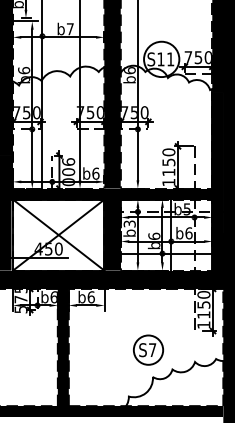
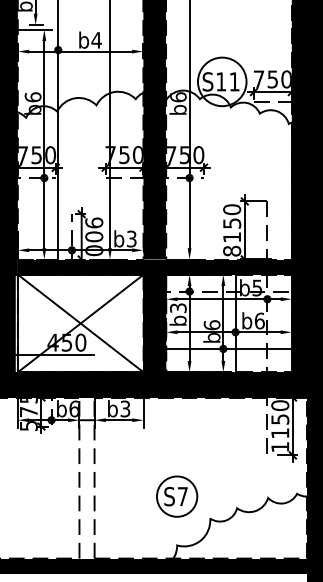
text: (70, 29) -> (96, 40), b7 -> b4
text: (95, 173) -> (131, 238), b6 -> b3
text: (169, 182) -> (232, 250), 1150 -> 8150
text: (91, 296) -> (125, 408), b6 -> b3
fill: (62, 347) -> (86, 477), removed
part: (148, 350) -> (177, 496), moved

